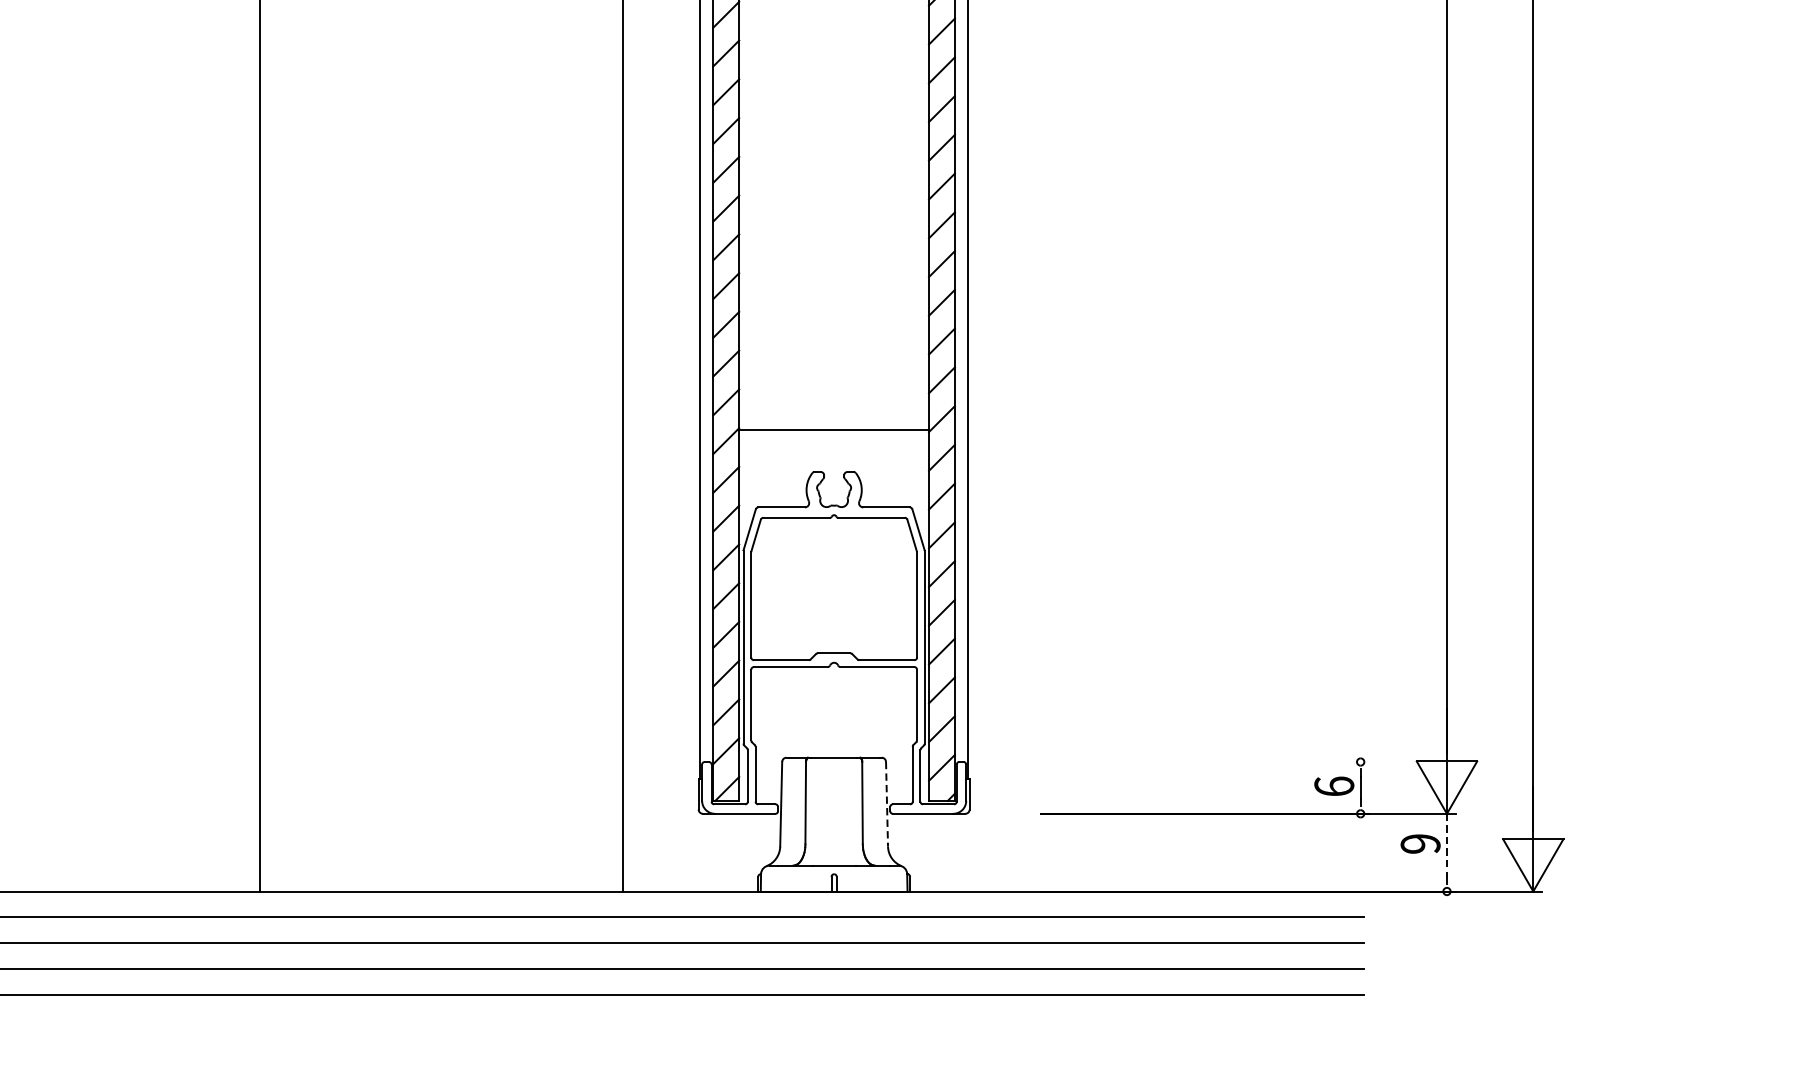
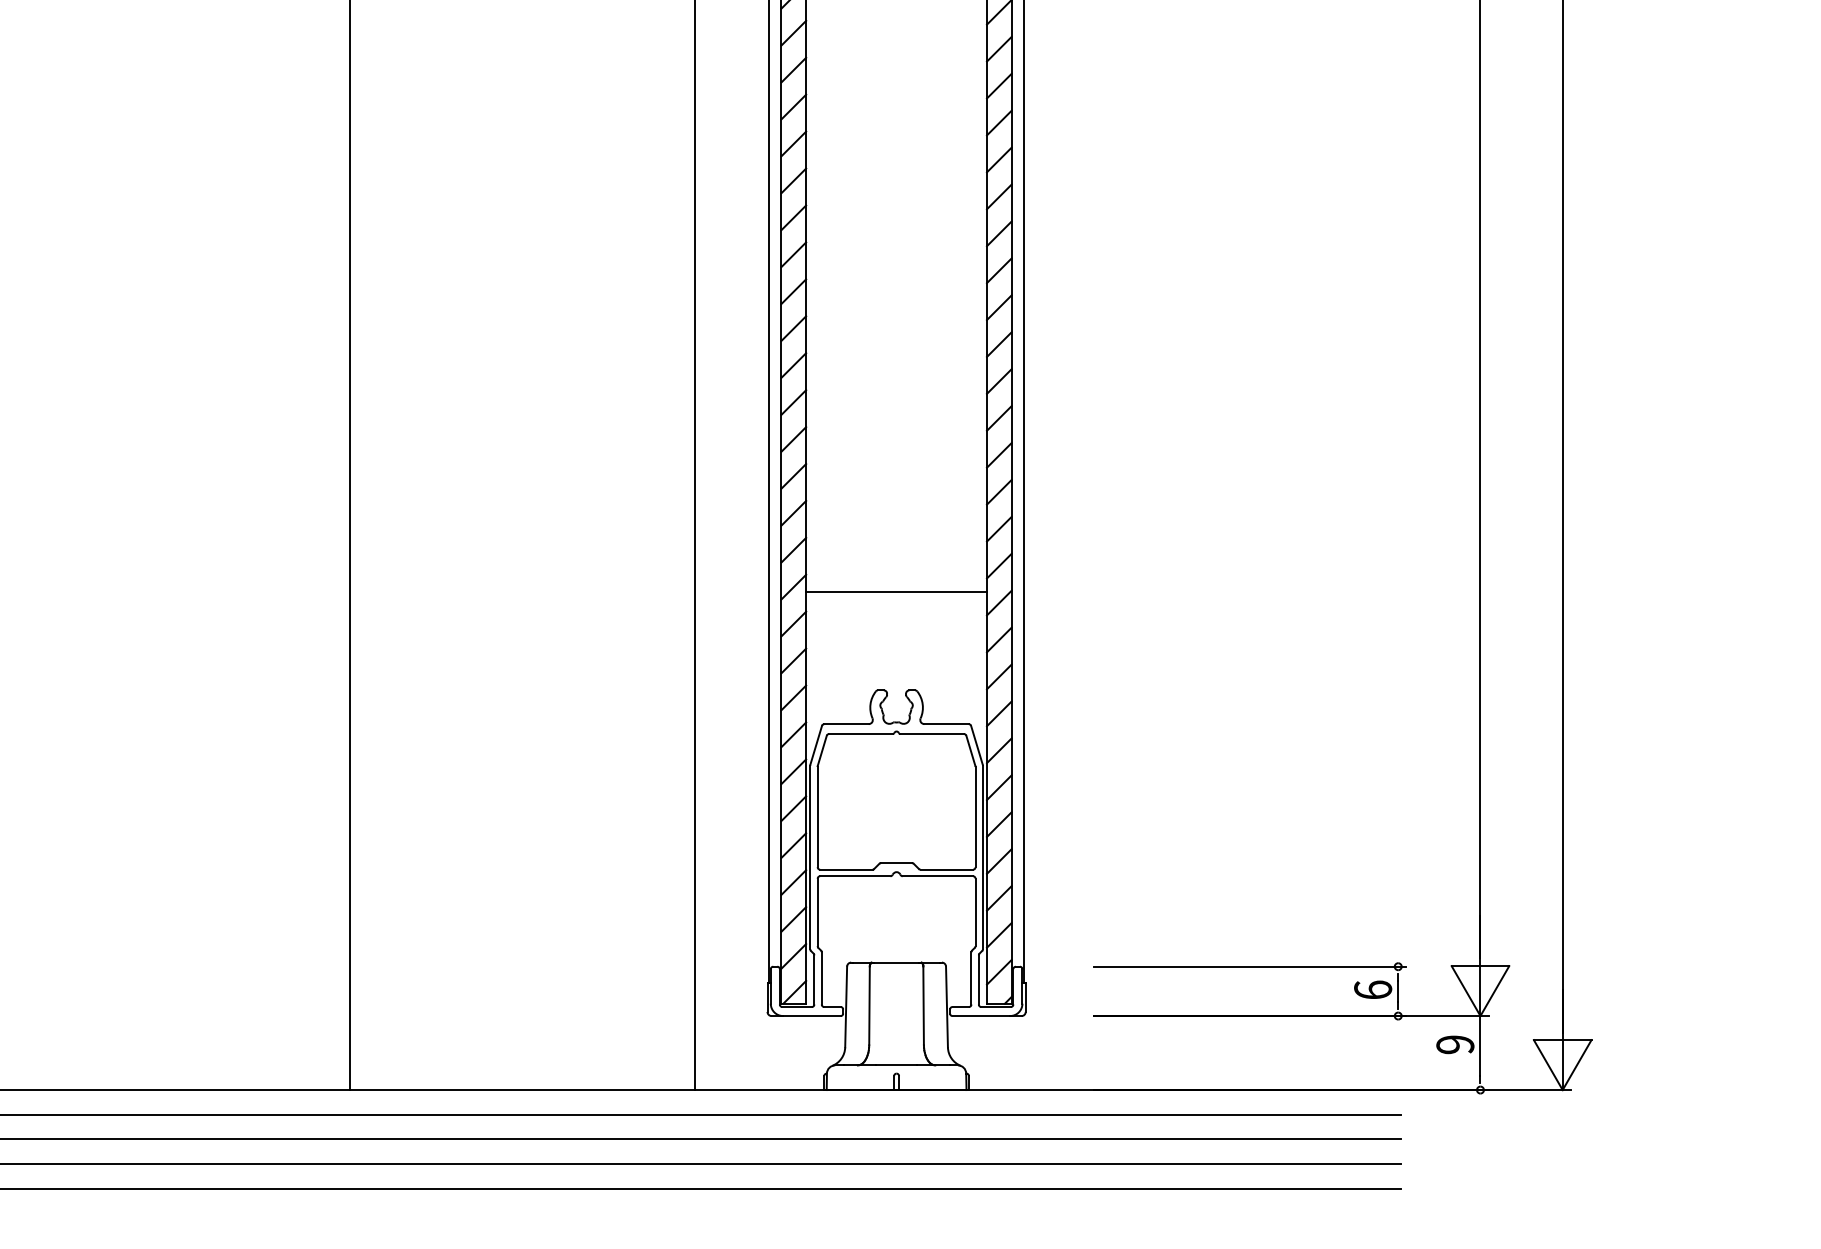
line: (834, 430) -> (896, 591), moved
line: (1204, 761) -> (1249, 966), added
line: (887, 804) -> (947, 1007), dashed -> solid
line: (1447, 845) -> (1480, 1046), dashed -> solid

